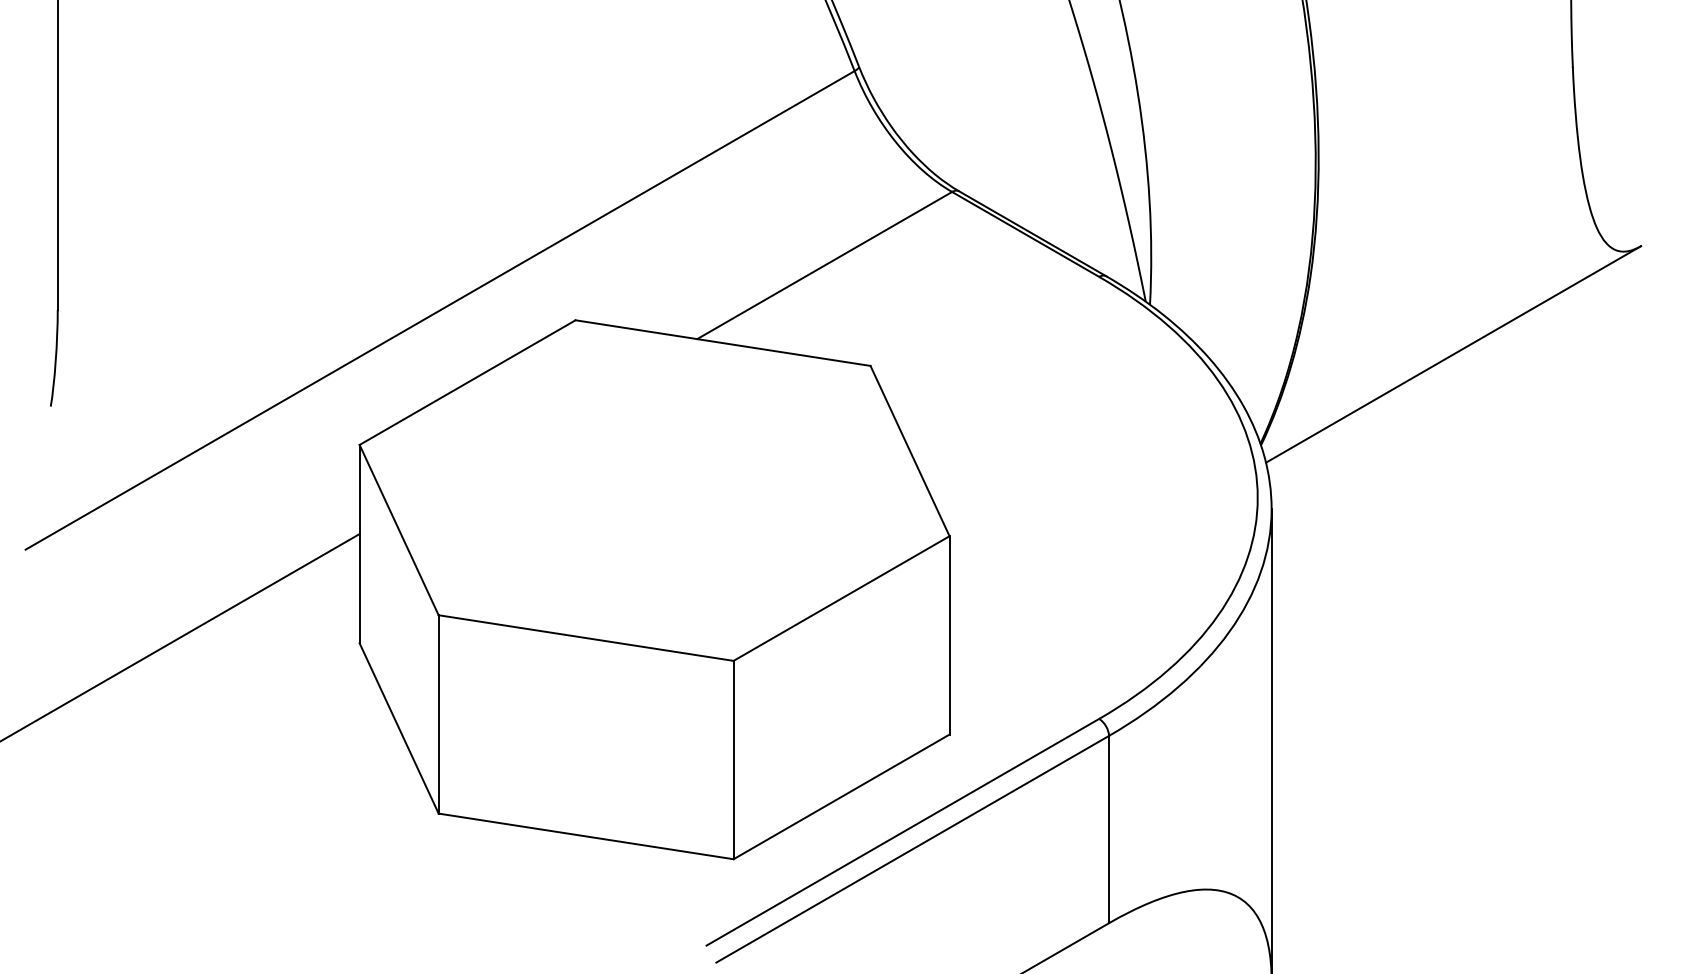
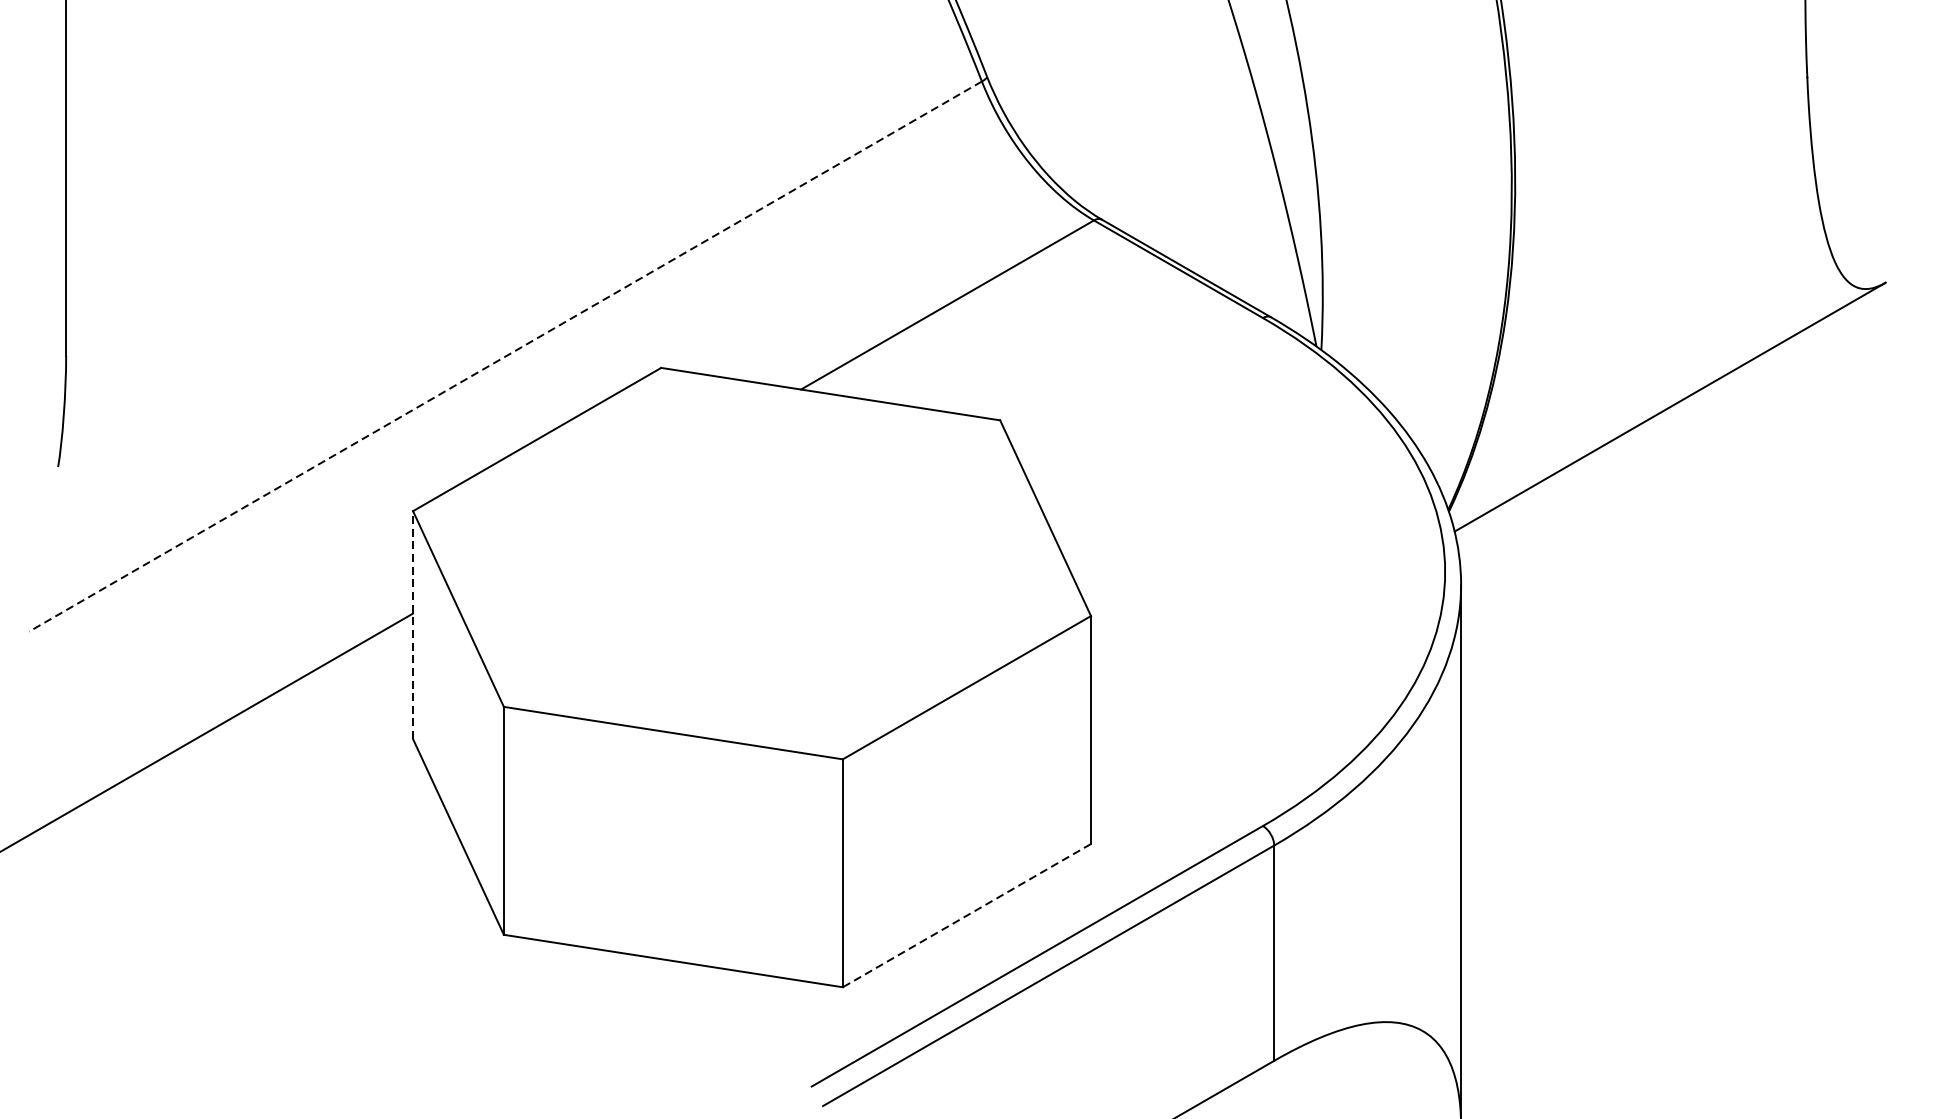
line: (440, 310) -> (505, 356), solid -> dashed
line: (359, 543) -> (412, 624), solid -> dashed
line: (841, 796) -> (966, 915), solid -> dashed

